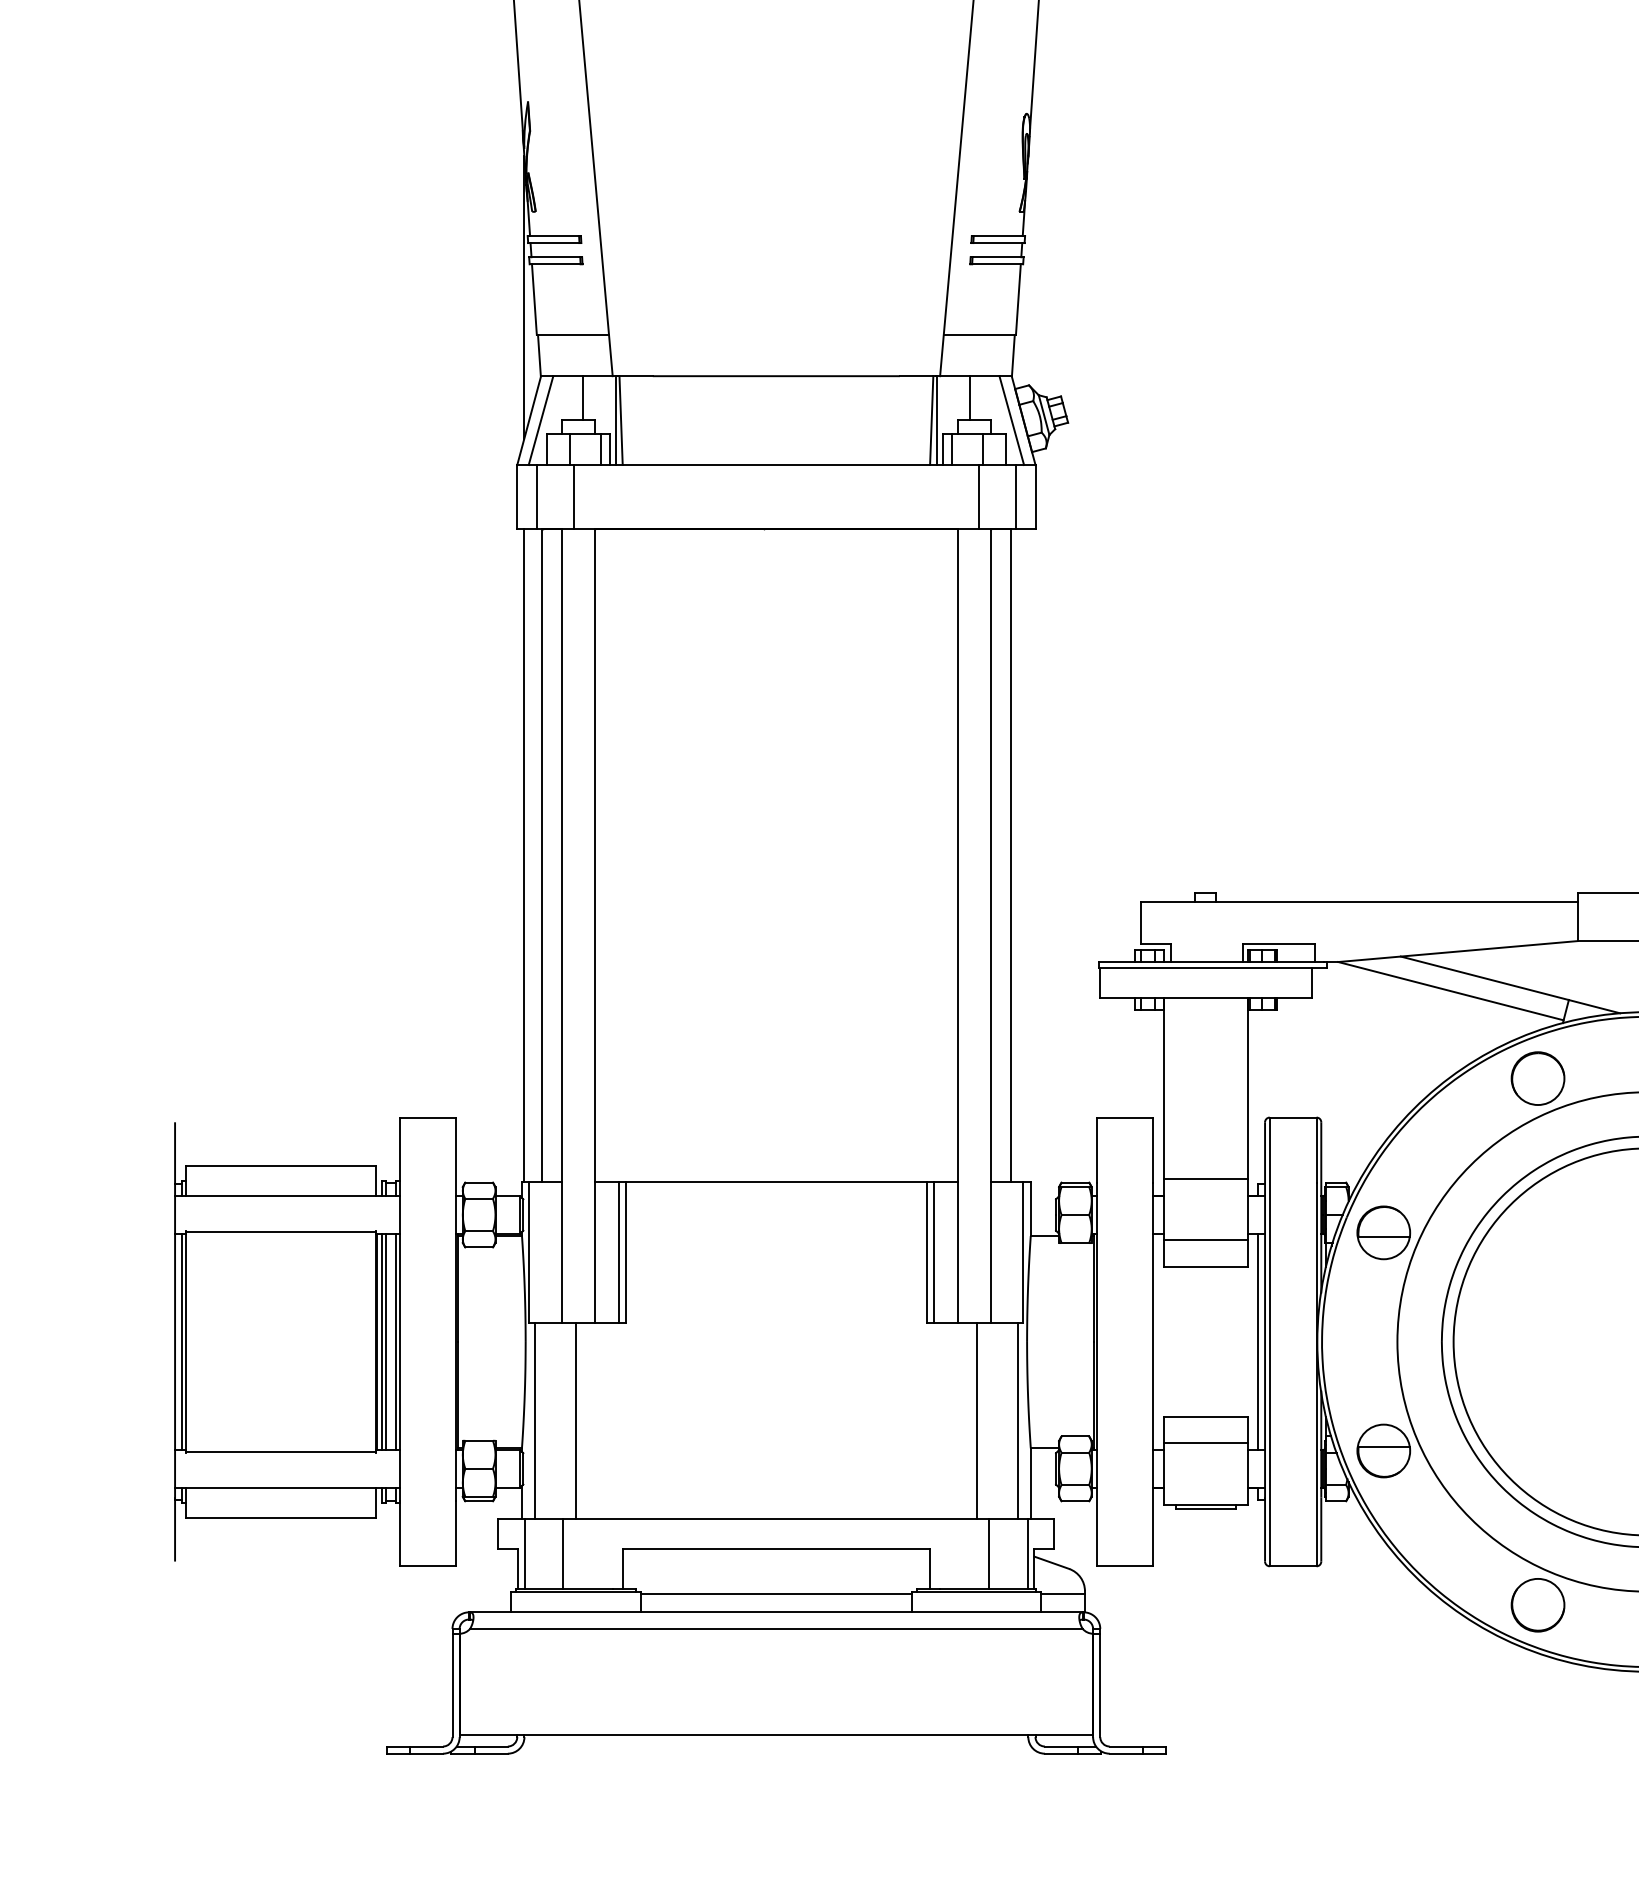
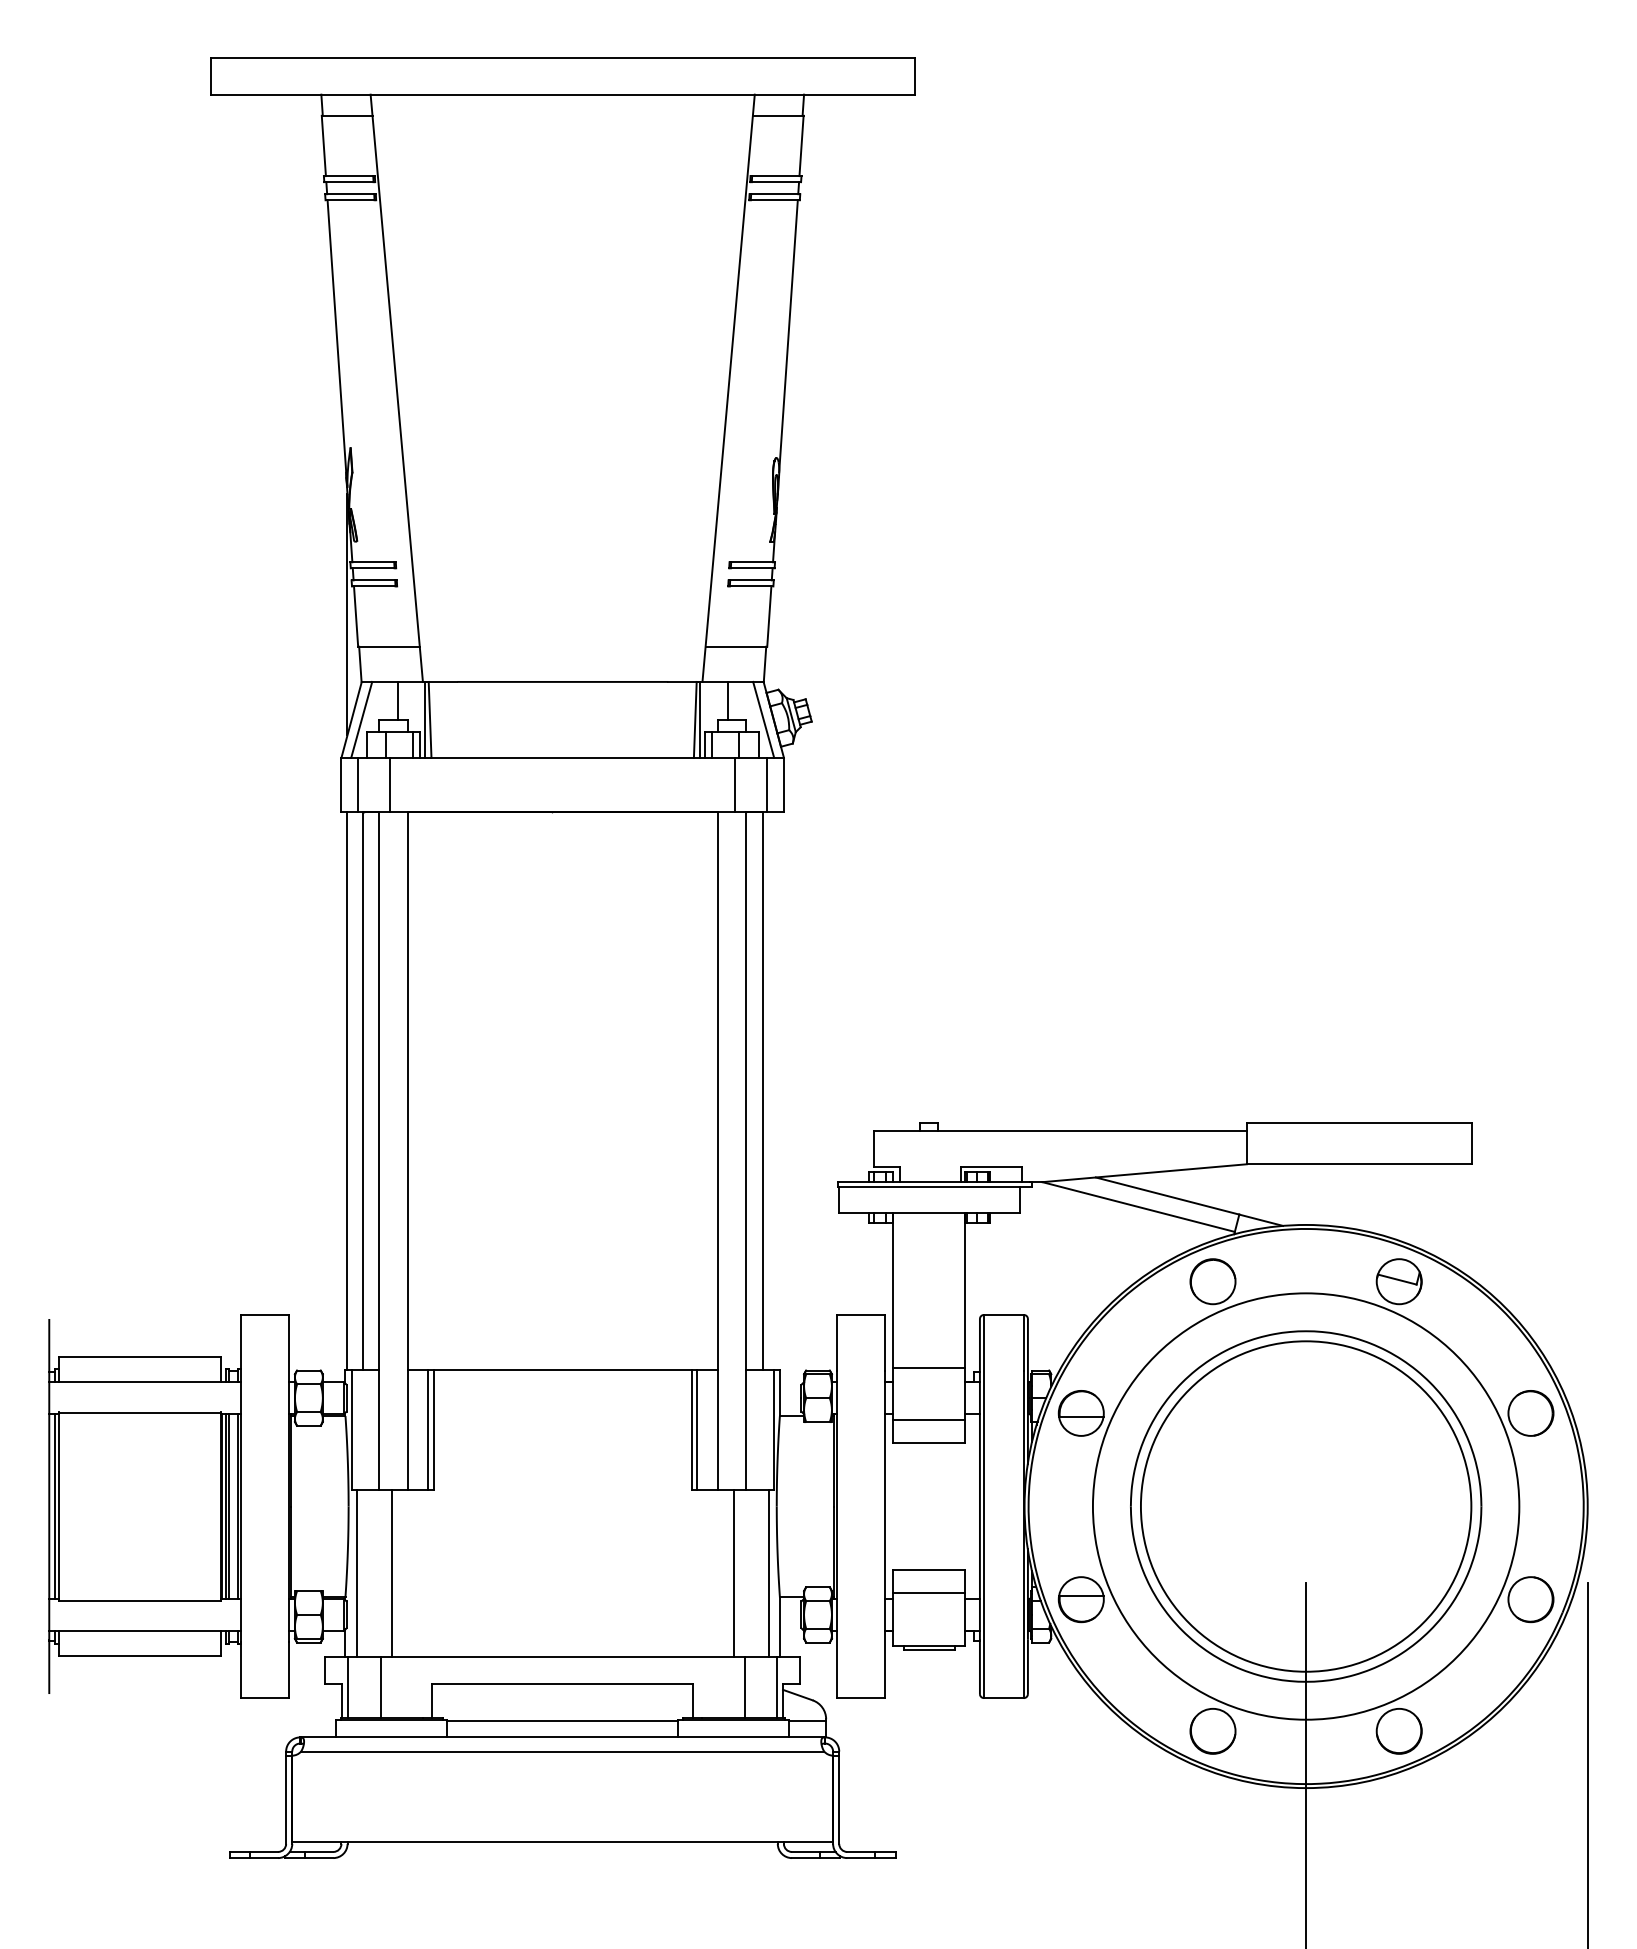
line: (1257, 1341) -> (973, 1506), removed

